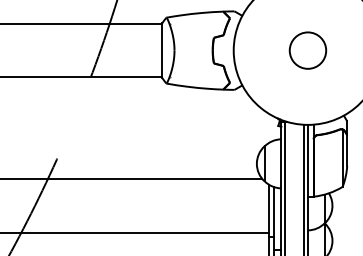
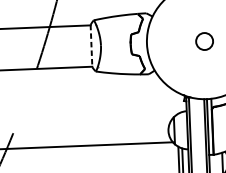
circle: (307, 50) -> (204, 41), size x0.6
line: (162, 51) -> (91, 46), solid -> dashed

